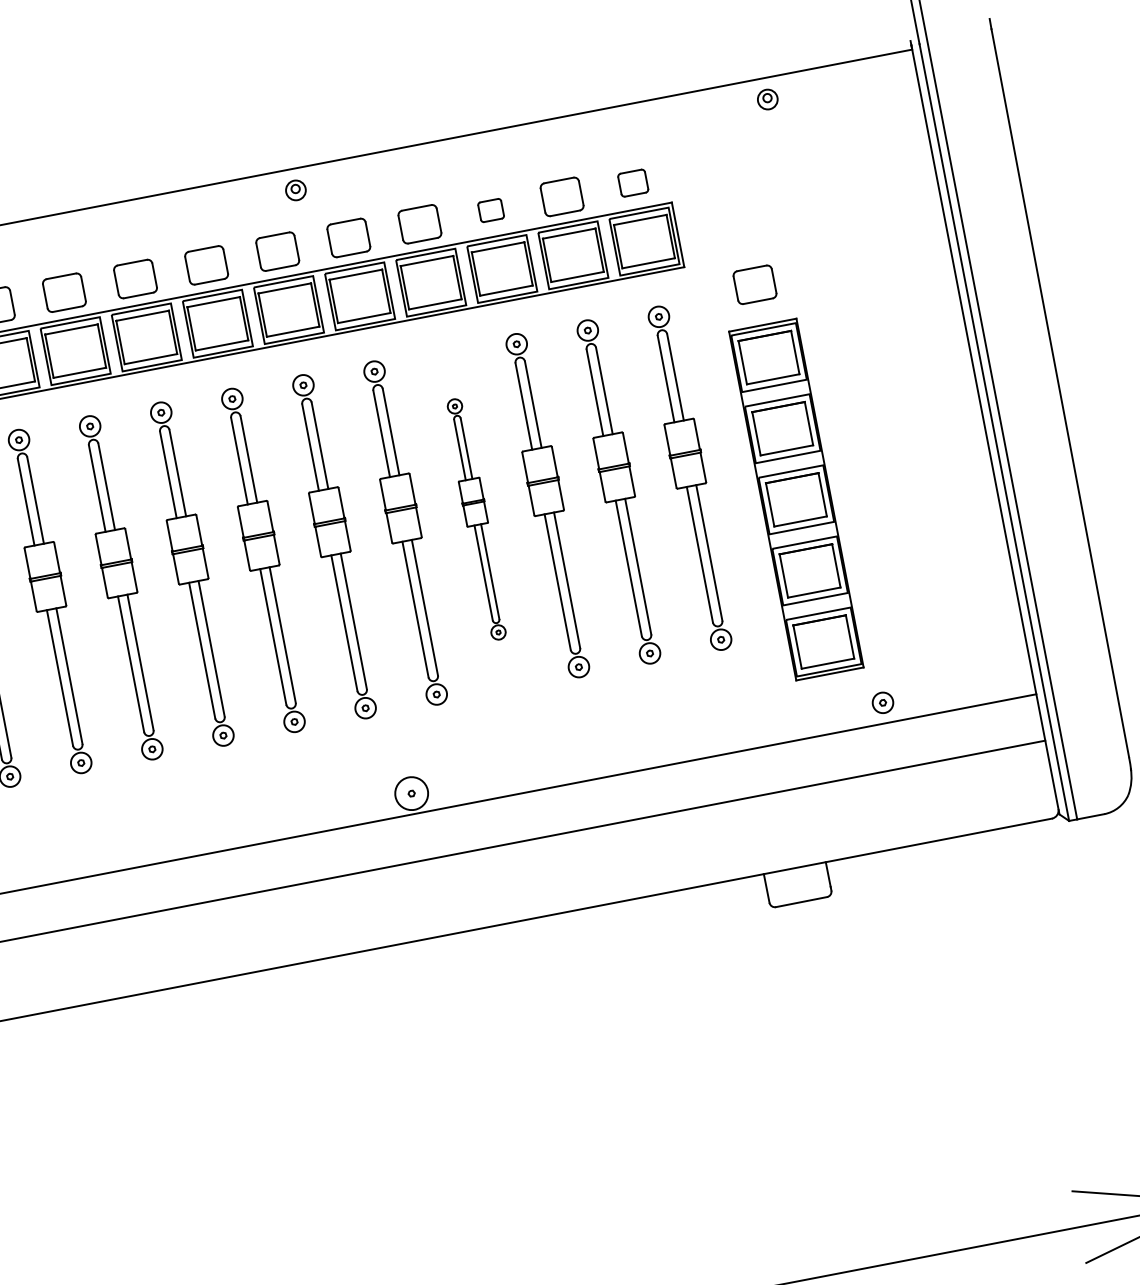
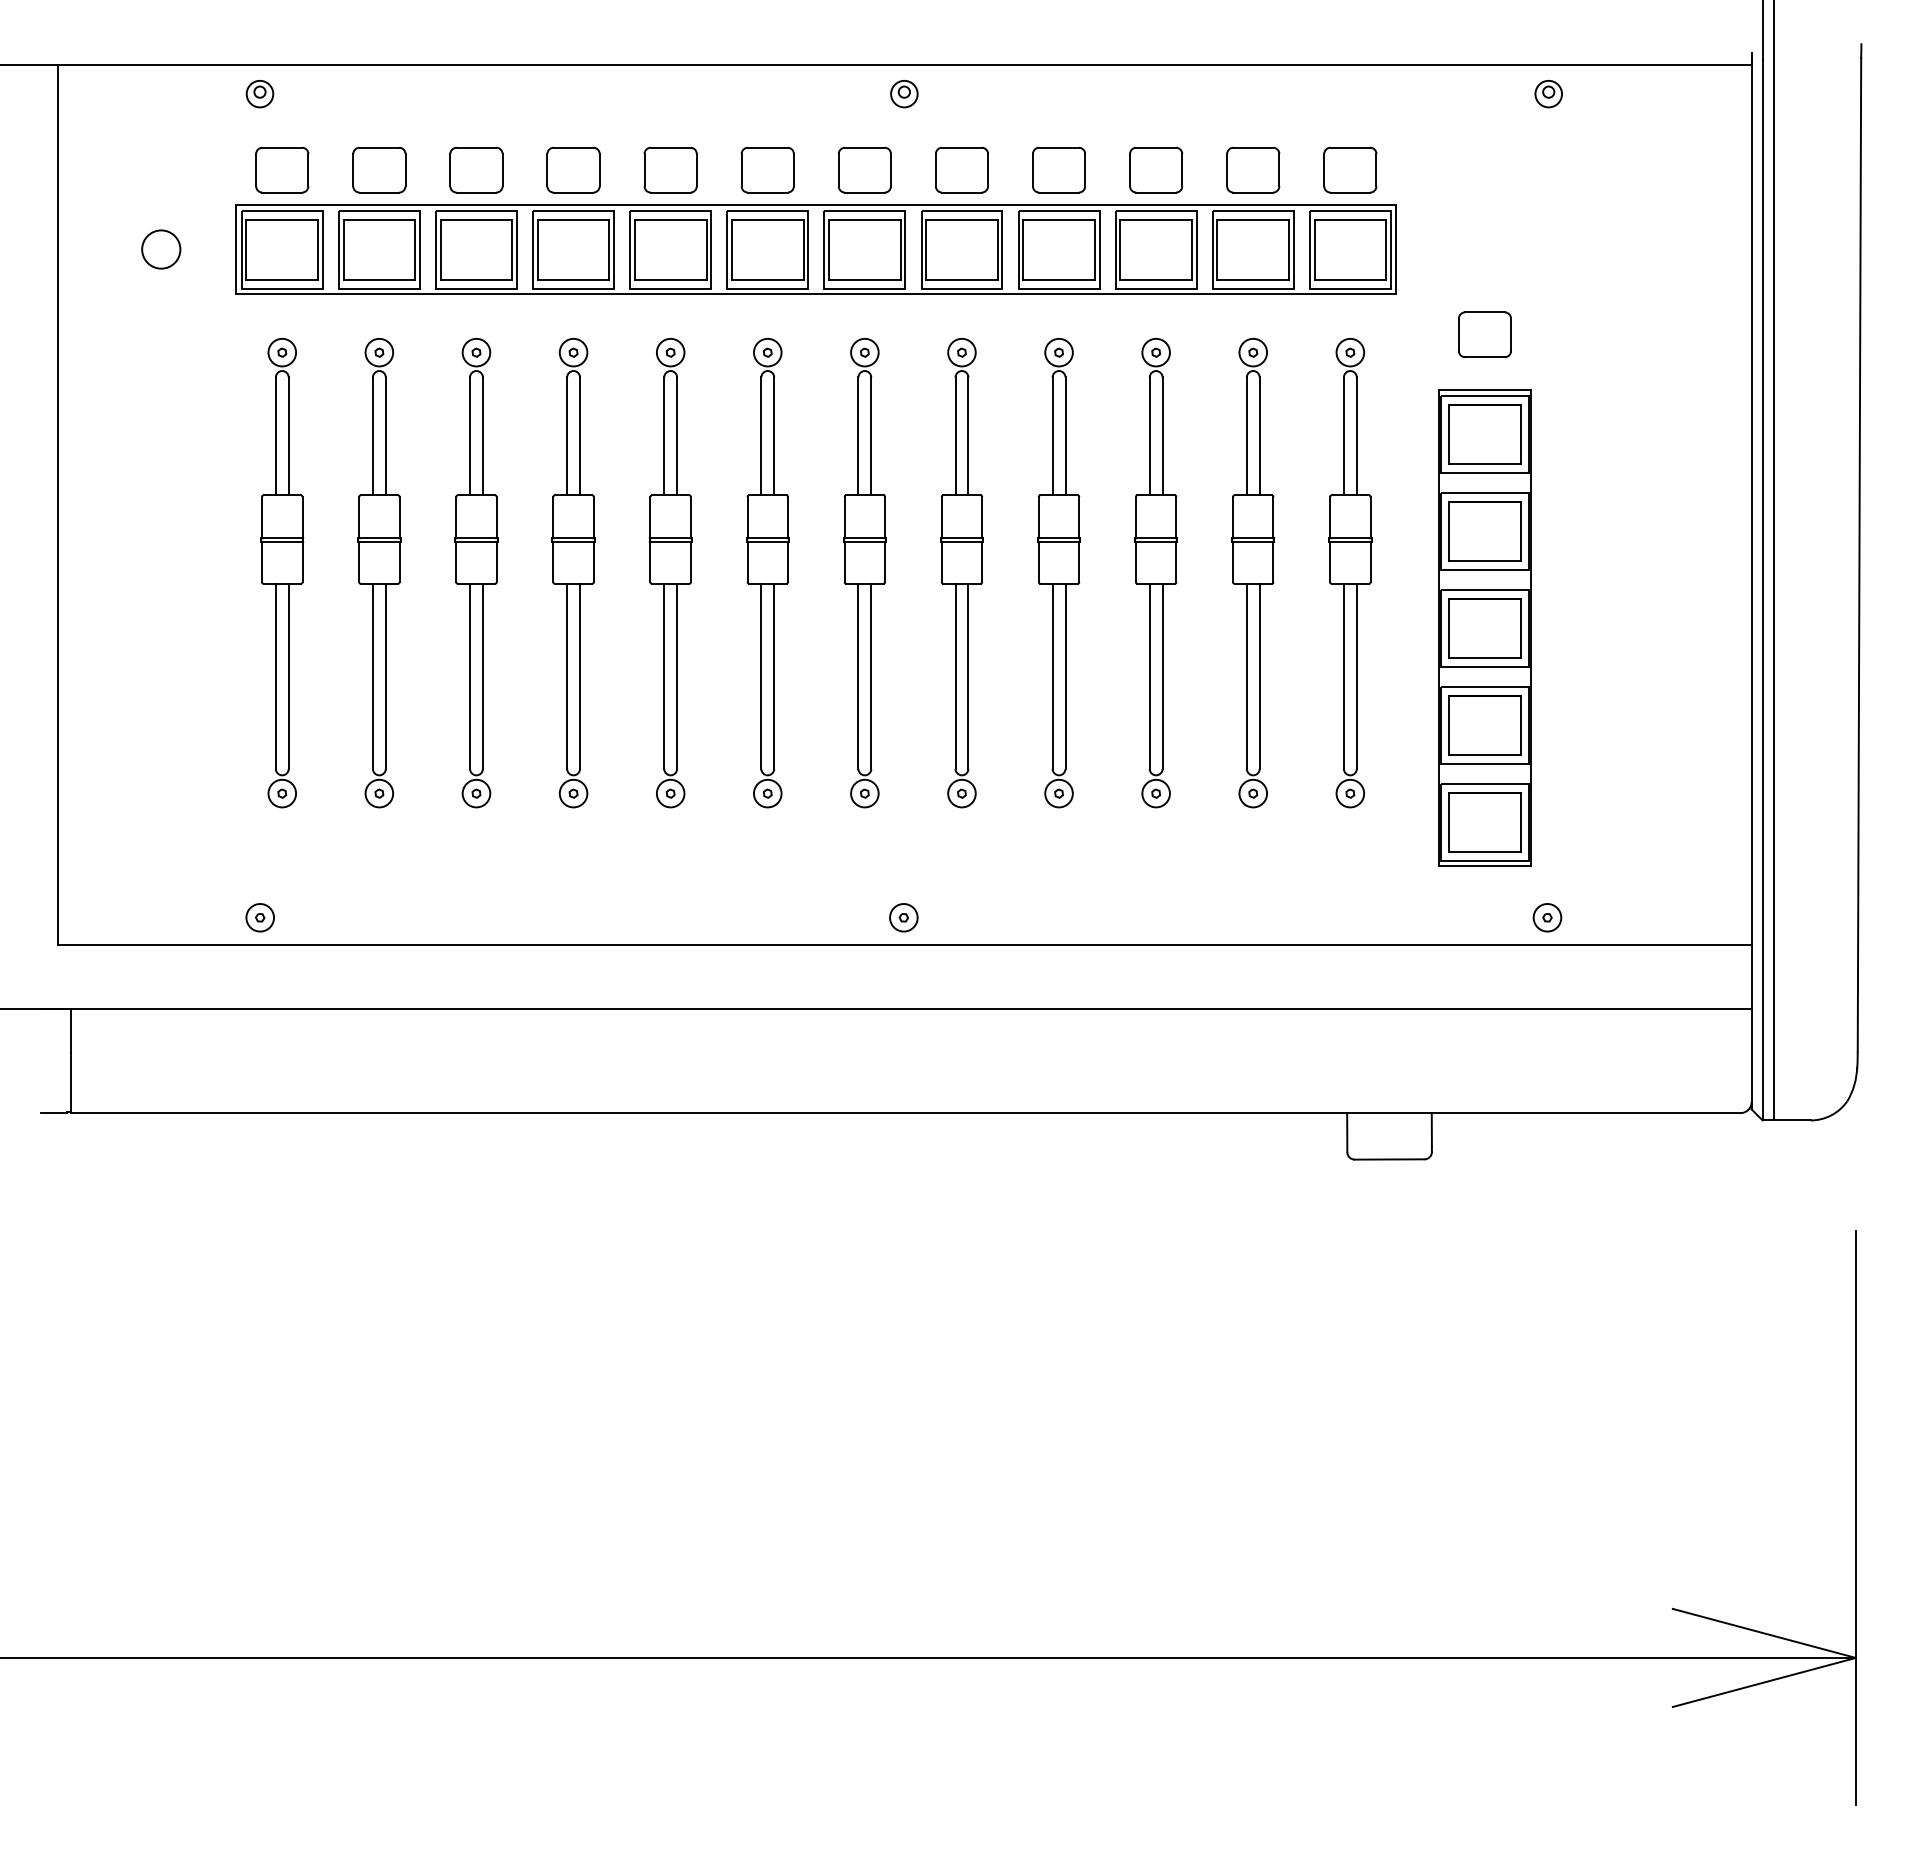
part: (633, 182) -> (1350, 169), size x1.43
part: (491, 210) -> (1156, 169), size x1.67
part: (476, 519) -> (1058, 573), size x1.43
circle: (411, 793) -> (903, 917), size x0.62

